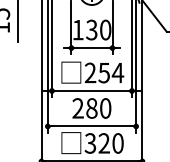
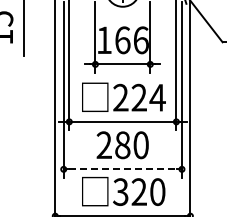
text: (98, 30) -> (131, 40), 130 -> 166
text: (103, 72) -> (138, 97), 254 -> 224
line: (92, 126) -> (123, 169), solid -> dashed

